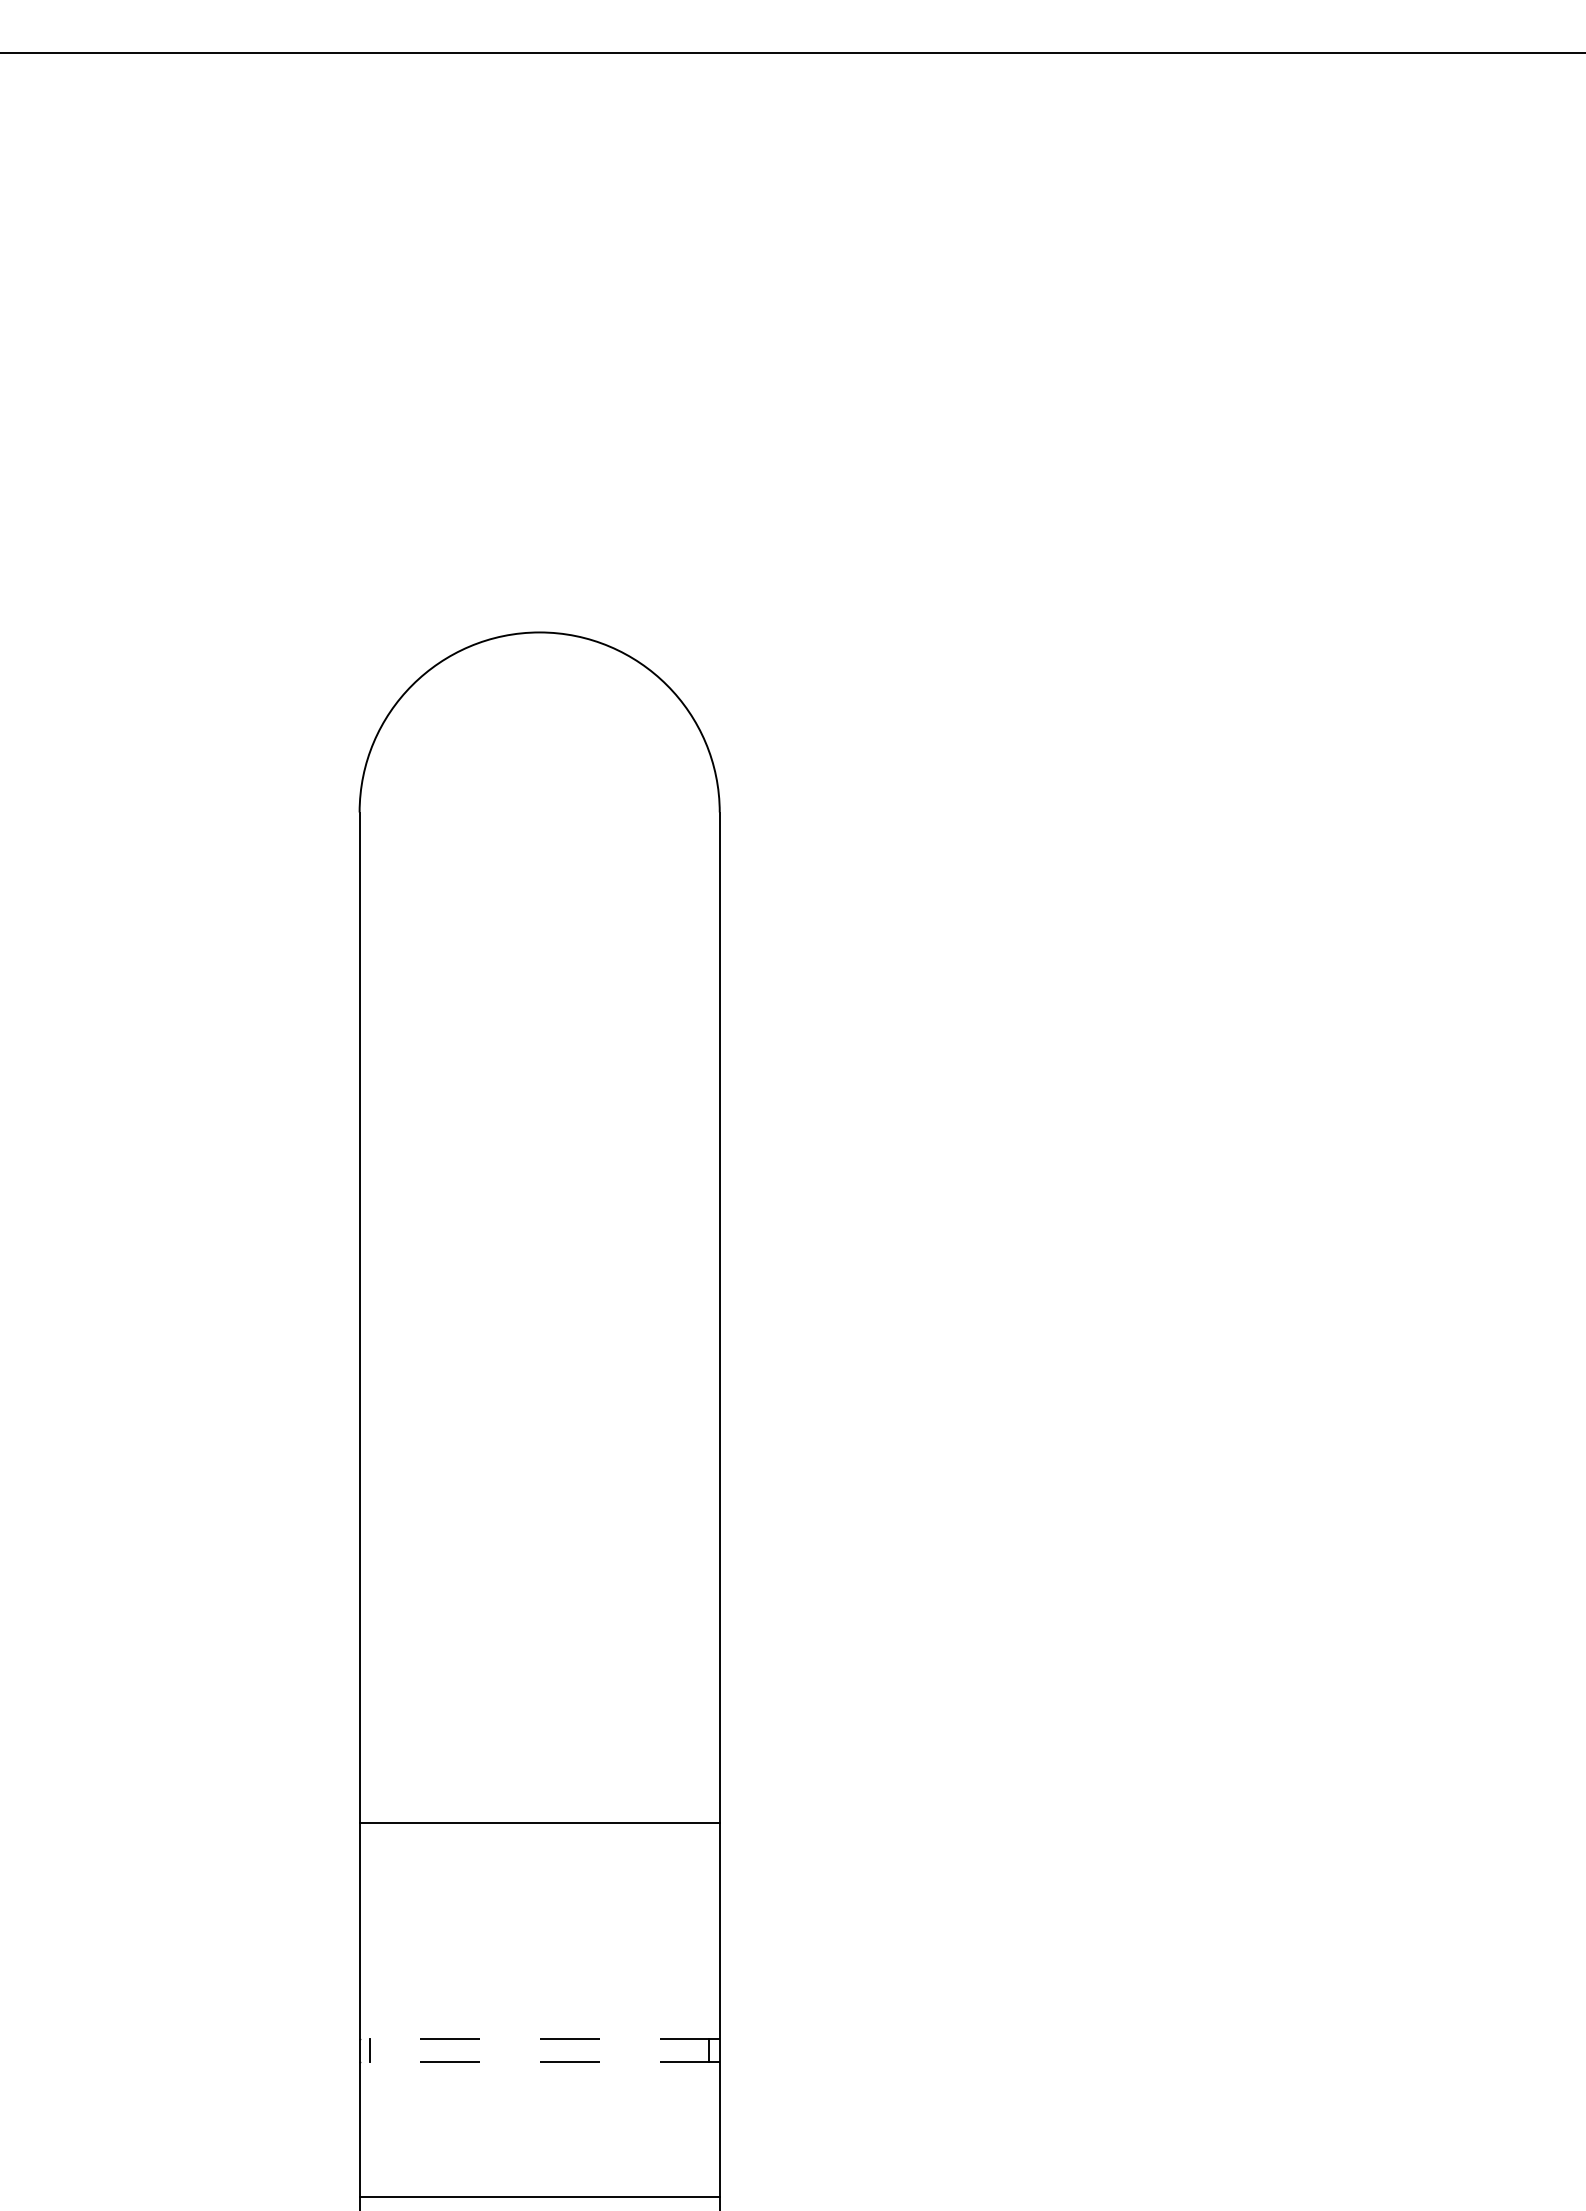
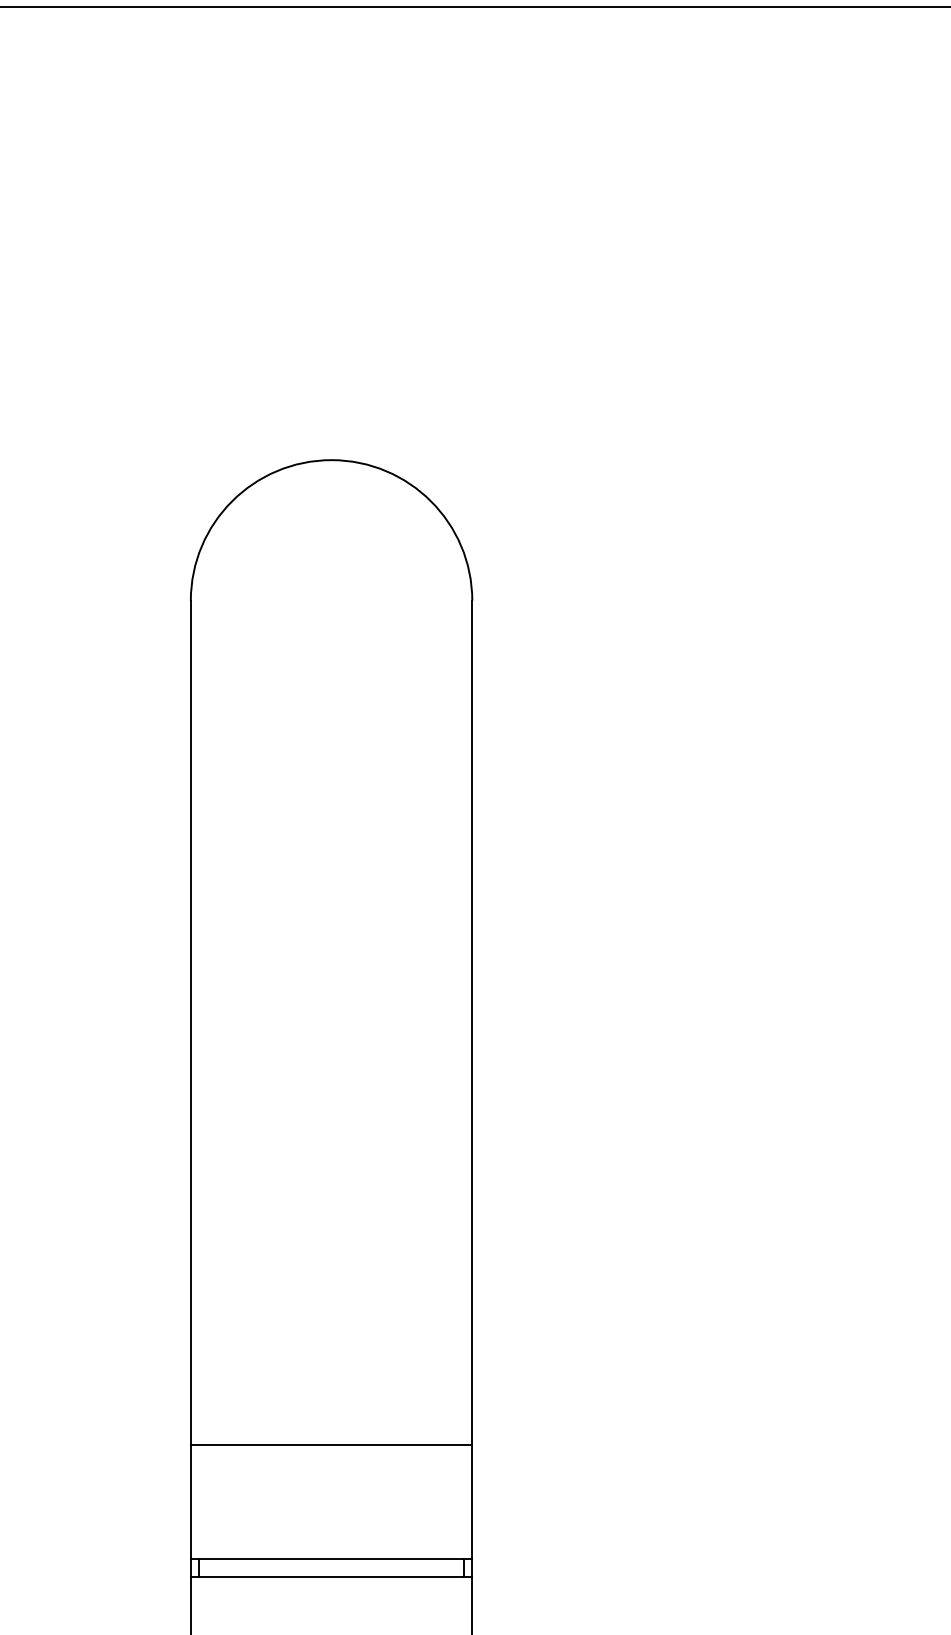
line: (539, 1822) -> (331, 1444), moved
line: (539, 2039) -> (331, 1559), dashed -> solid
line: (539, 2061) -> (331, 1576), dashed -> solid

